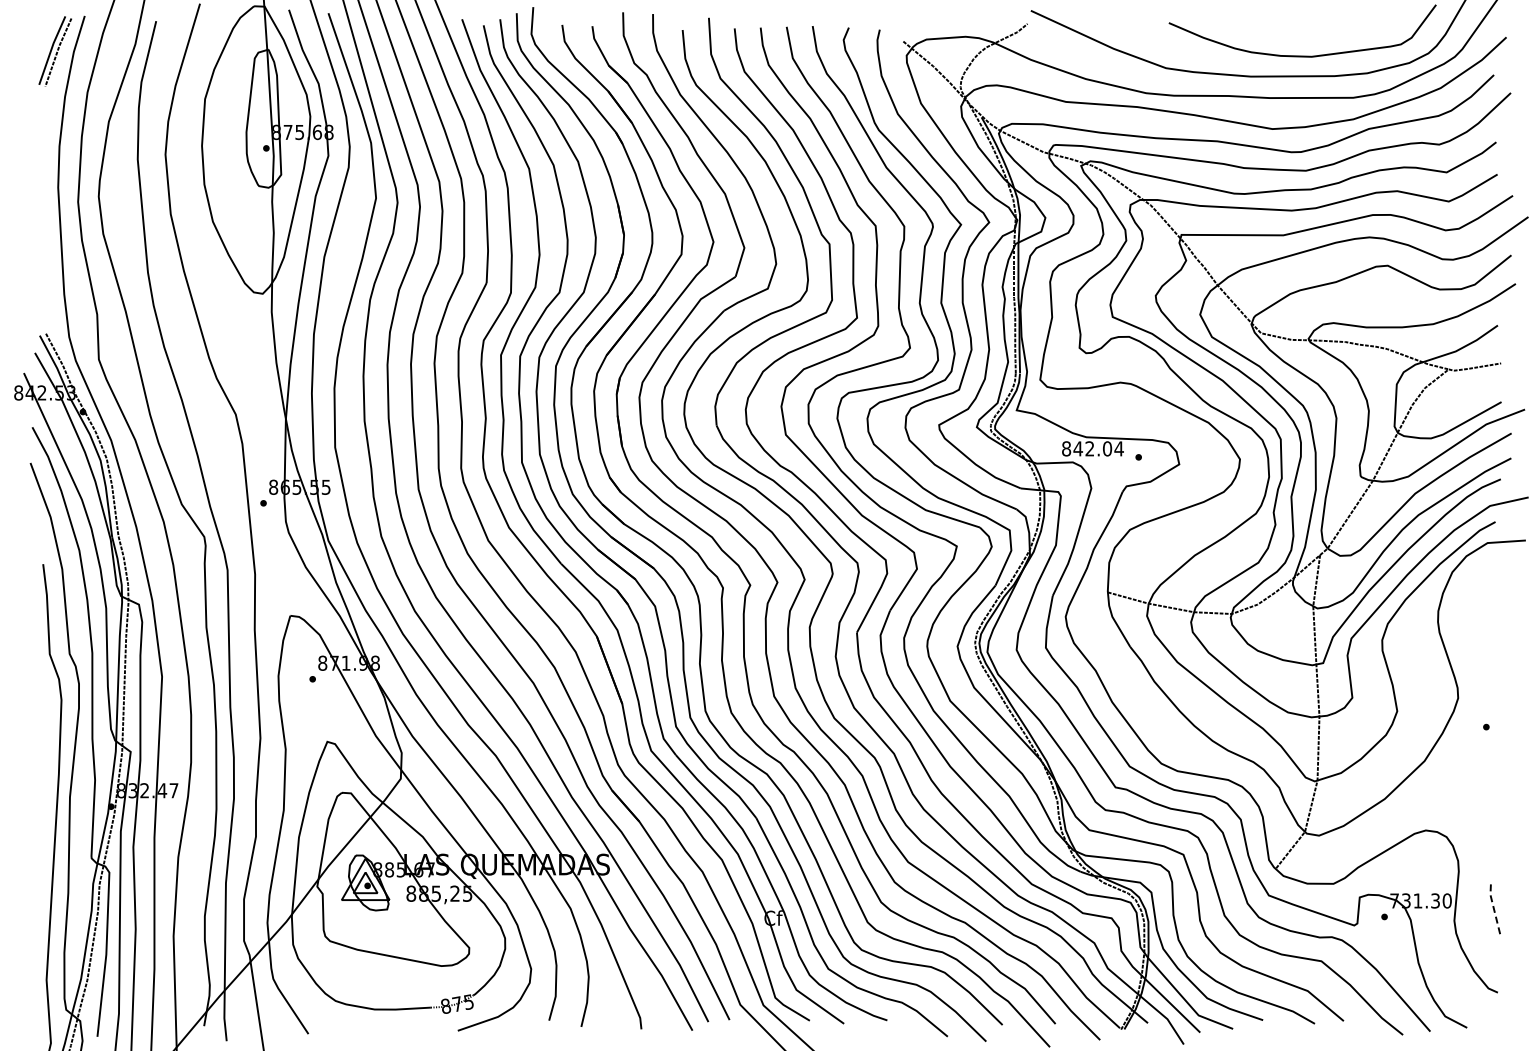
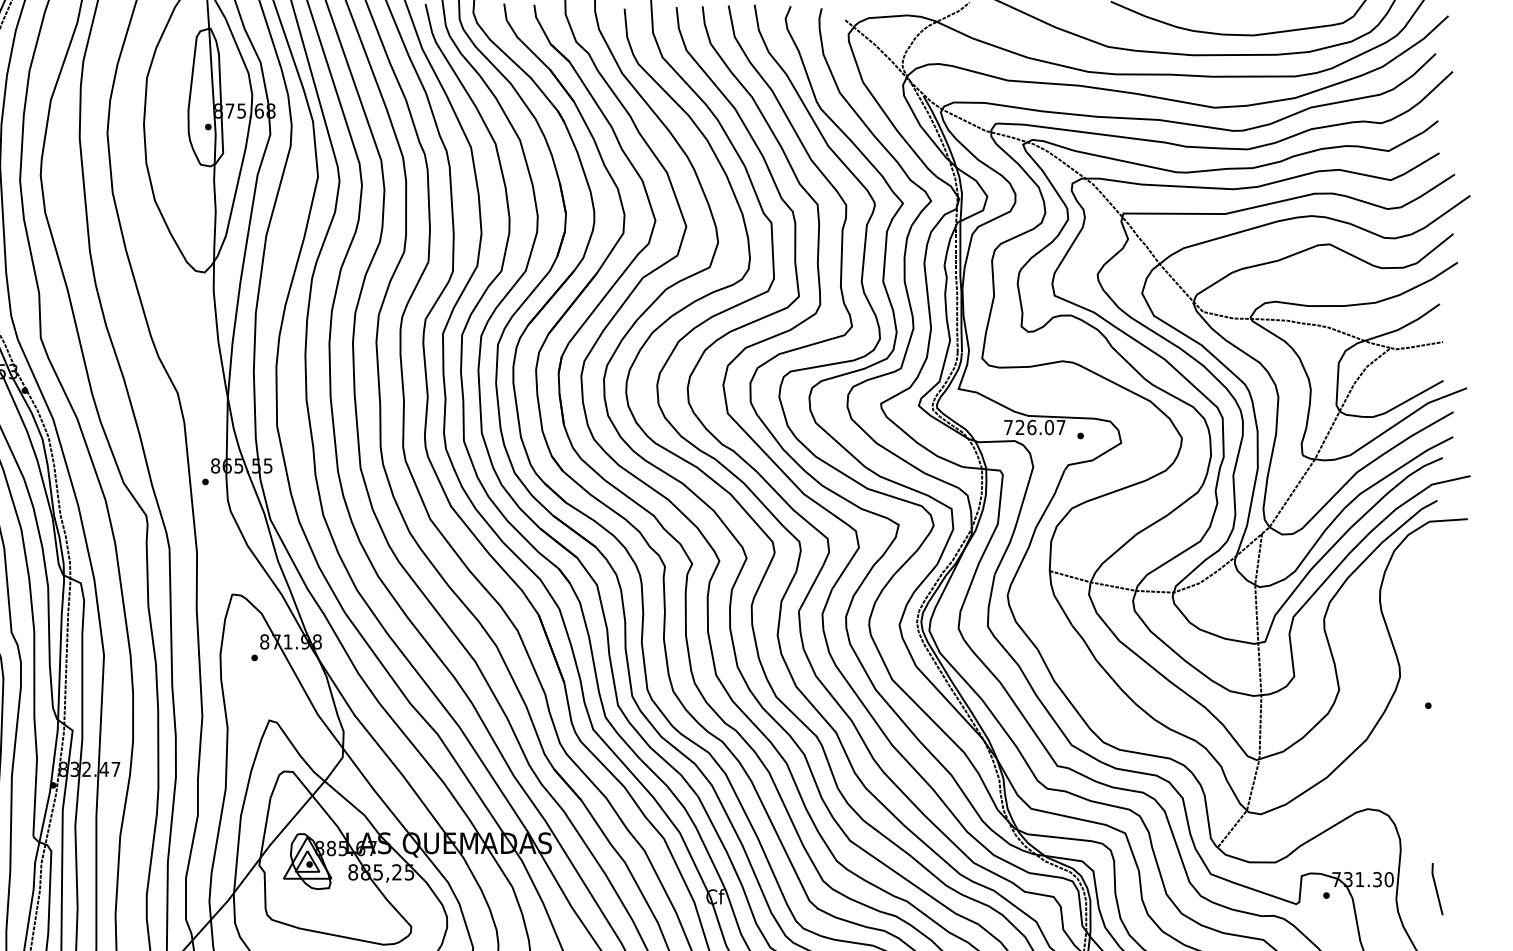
text: (1092, 448) -> (1034, 427), 842.04 -> 726.07
line: (1494, 910) -> (1436, 889), dashed -> solid

